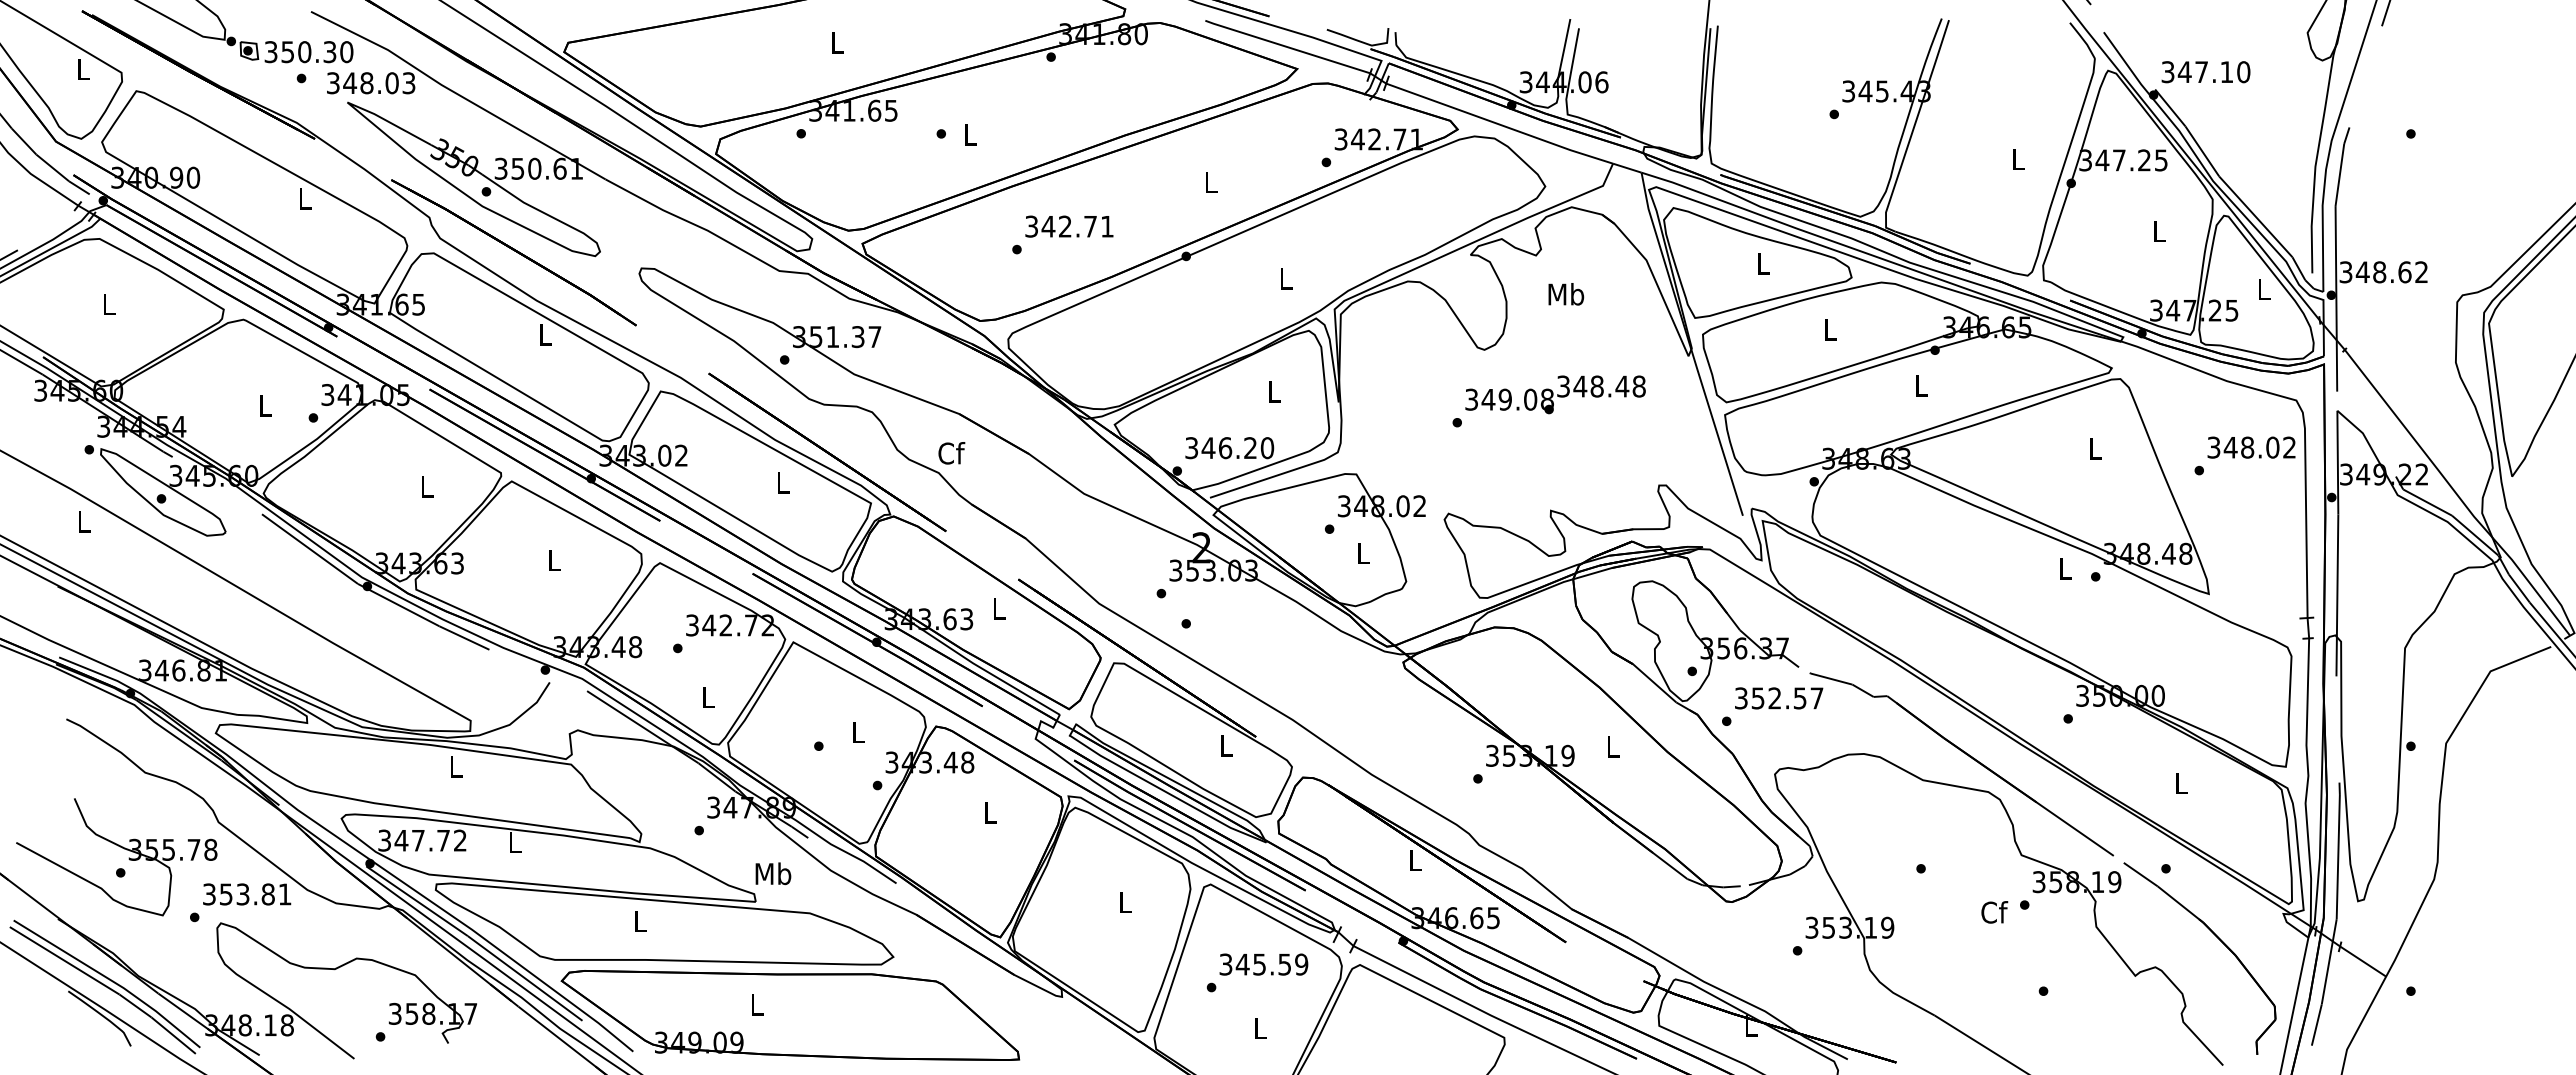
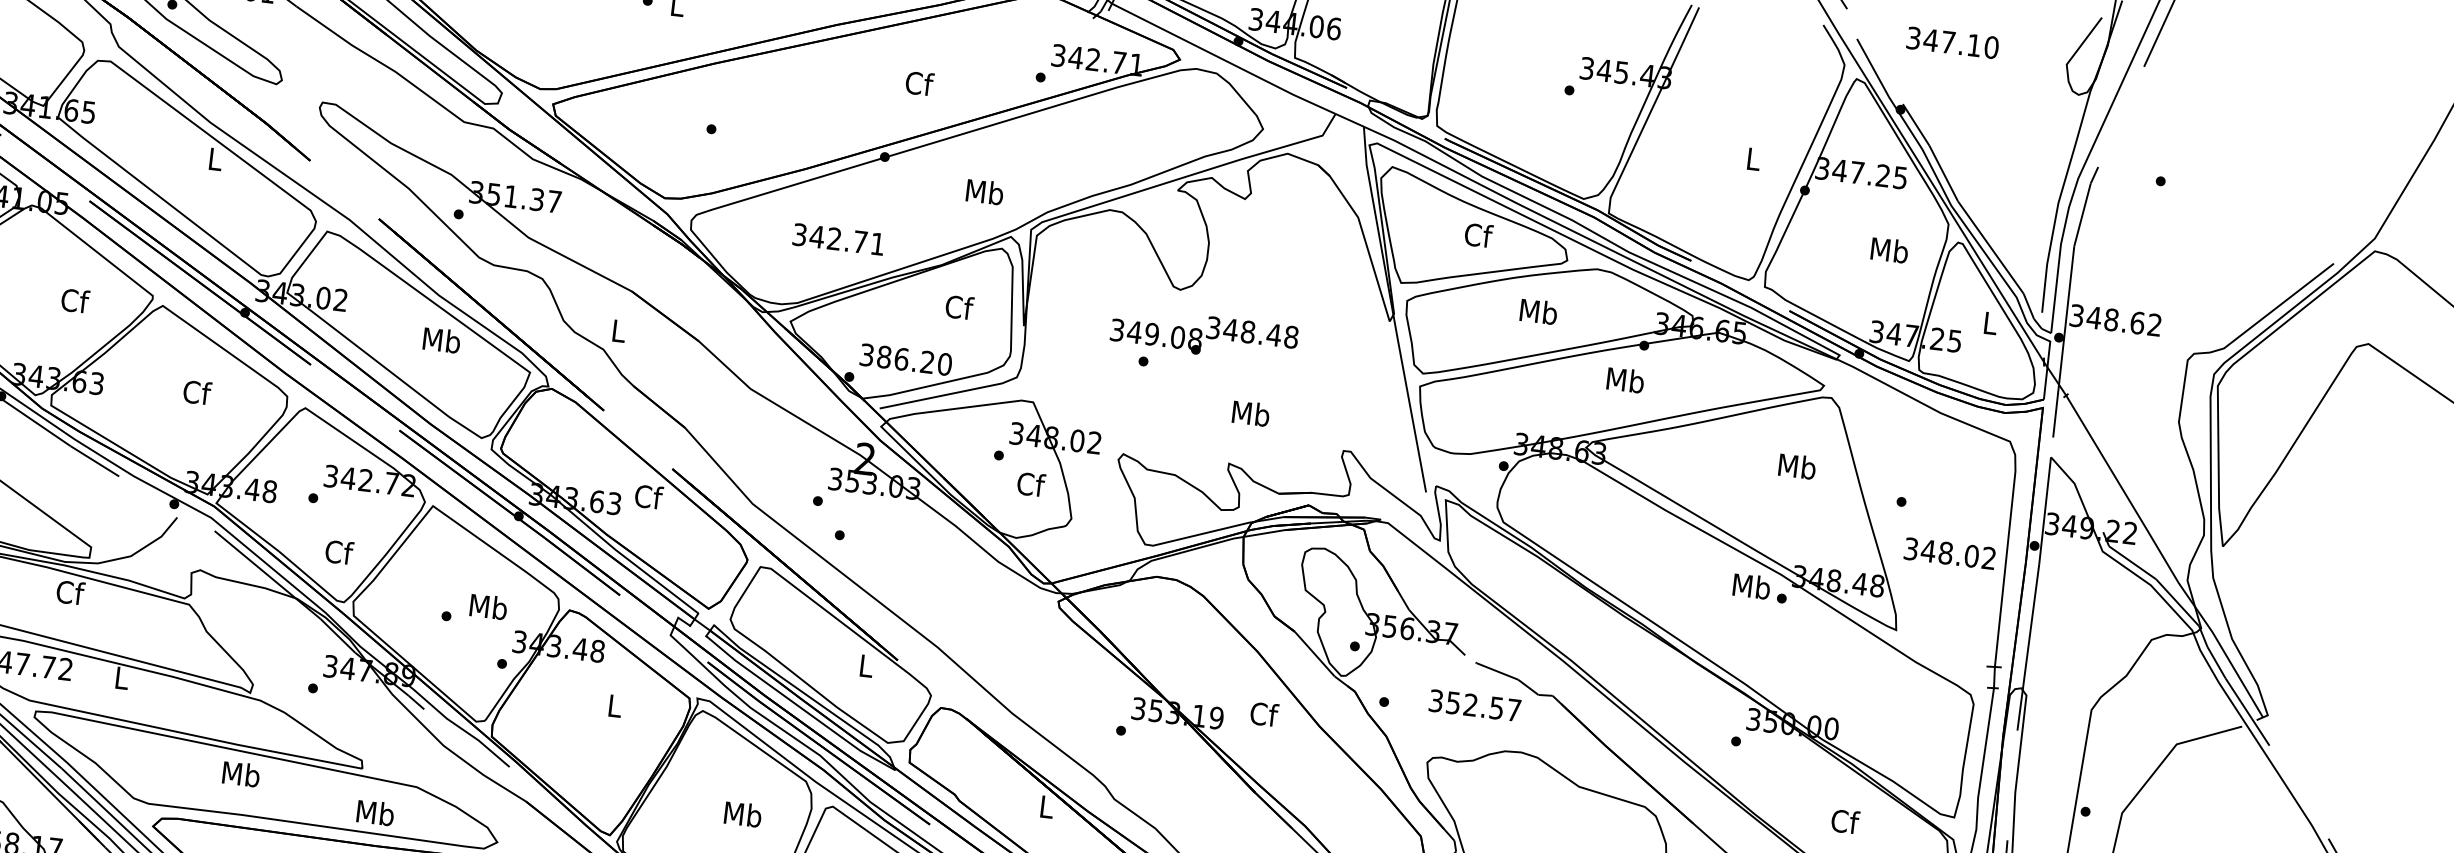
text: (2205, 72) -> (1952, 43), moved
text: (1211, 181) -> (920, 83), L -> Cf
text: (1069, 226) -> (838, 239), moved
text: (2159, 230) -> (1890, 249), L -> Mb
text: (1763, 263) -> (1478, 235), L -> Cf
text: (1285, 278) -> (984, 191), L -> Mb
text: (1566, 294) -> (1251, 413), moved
text: (1829, 329) -> (1538, 311), L -> Mb
text: (1920, 385) -> (1624, 380), L -> Mb
text: (1274, 391) -> (959, 306), L -> Cf
text: (1555, 394) -> (1204, 335), moved
text: (2251, 447) -> (1949, 553), moved
text: (1208, 448) -> (884, 357), 346.20 -> 386.20
text: (2095, 448) -> (1797, 466), L -> Mb
text: (951, 453) -> (618, 331), Cf -> L
text: (782, 482) -> (441, 340), L -> Mb
text: (427, 486) -> (75, 300), L -> Cf
text: (1363, 553) -> (1030, 484), L -> Cf
text: (554, 560) -> (197, 392), L -> Cf
text: (2065, 568) -> (1751, 586), L -> Mb
text: (998, 608) -> (648, 496), L -> Cf
text: (708, 697) -> (338, 552), L -> Cf
text: (1779, 698) -> (1475, 705), moved
text: (857, 732) -> (487, 606), L -> Mb
text: (1613, 746) -> (1264, 714), L -> Cf
text: (456, 766) -> (70, 592), L -> Cf
text: (2181, 782) -> (1844, 820), L -> Cf
text: (773, 873) -> (375, 812), moved
text: (1125, 901) -> (743, 813), L -> Mb
text: (640, 920) -> (241, 773), L -> Mb

